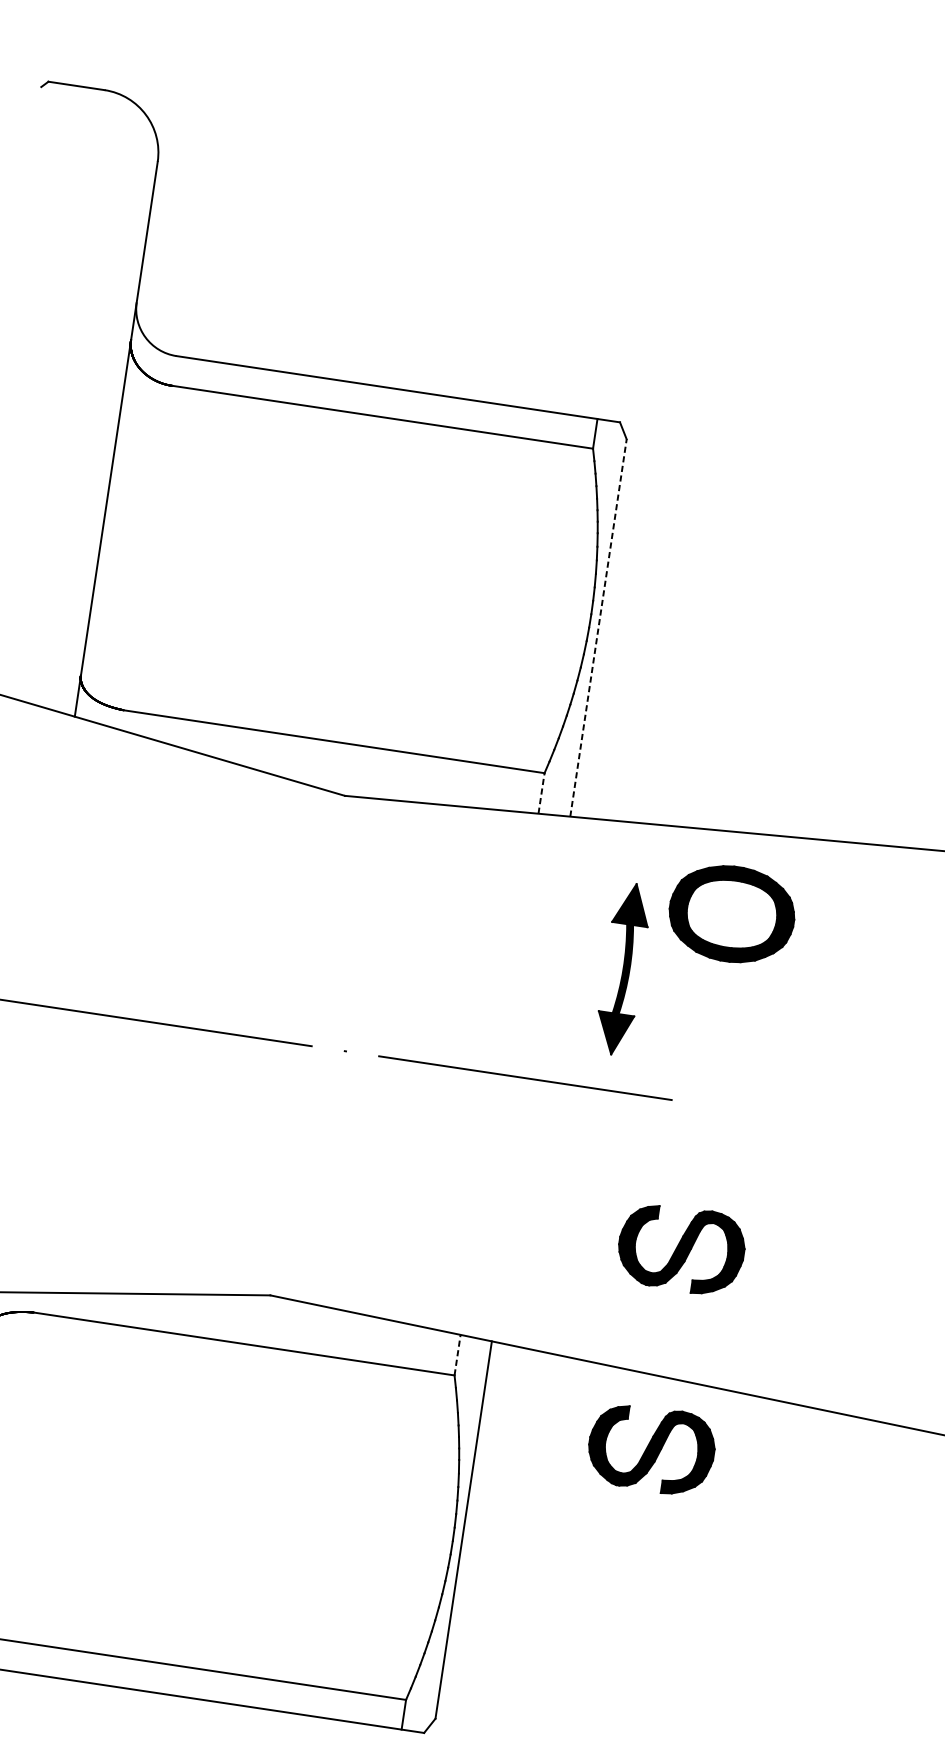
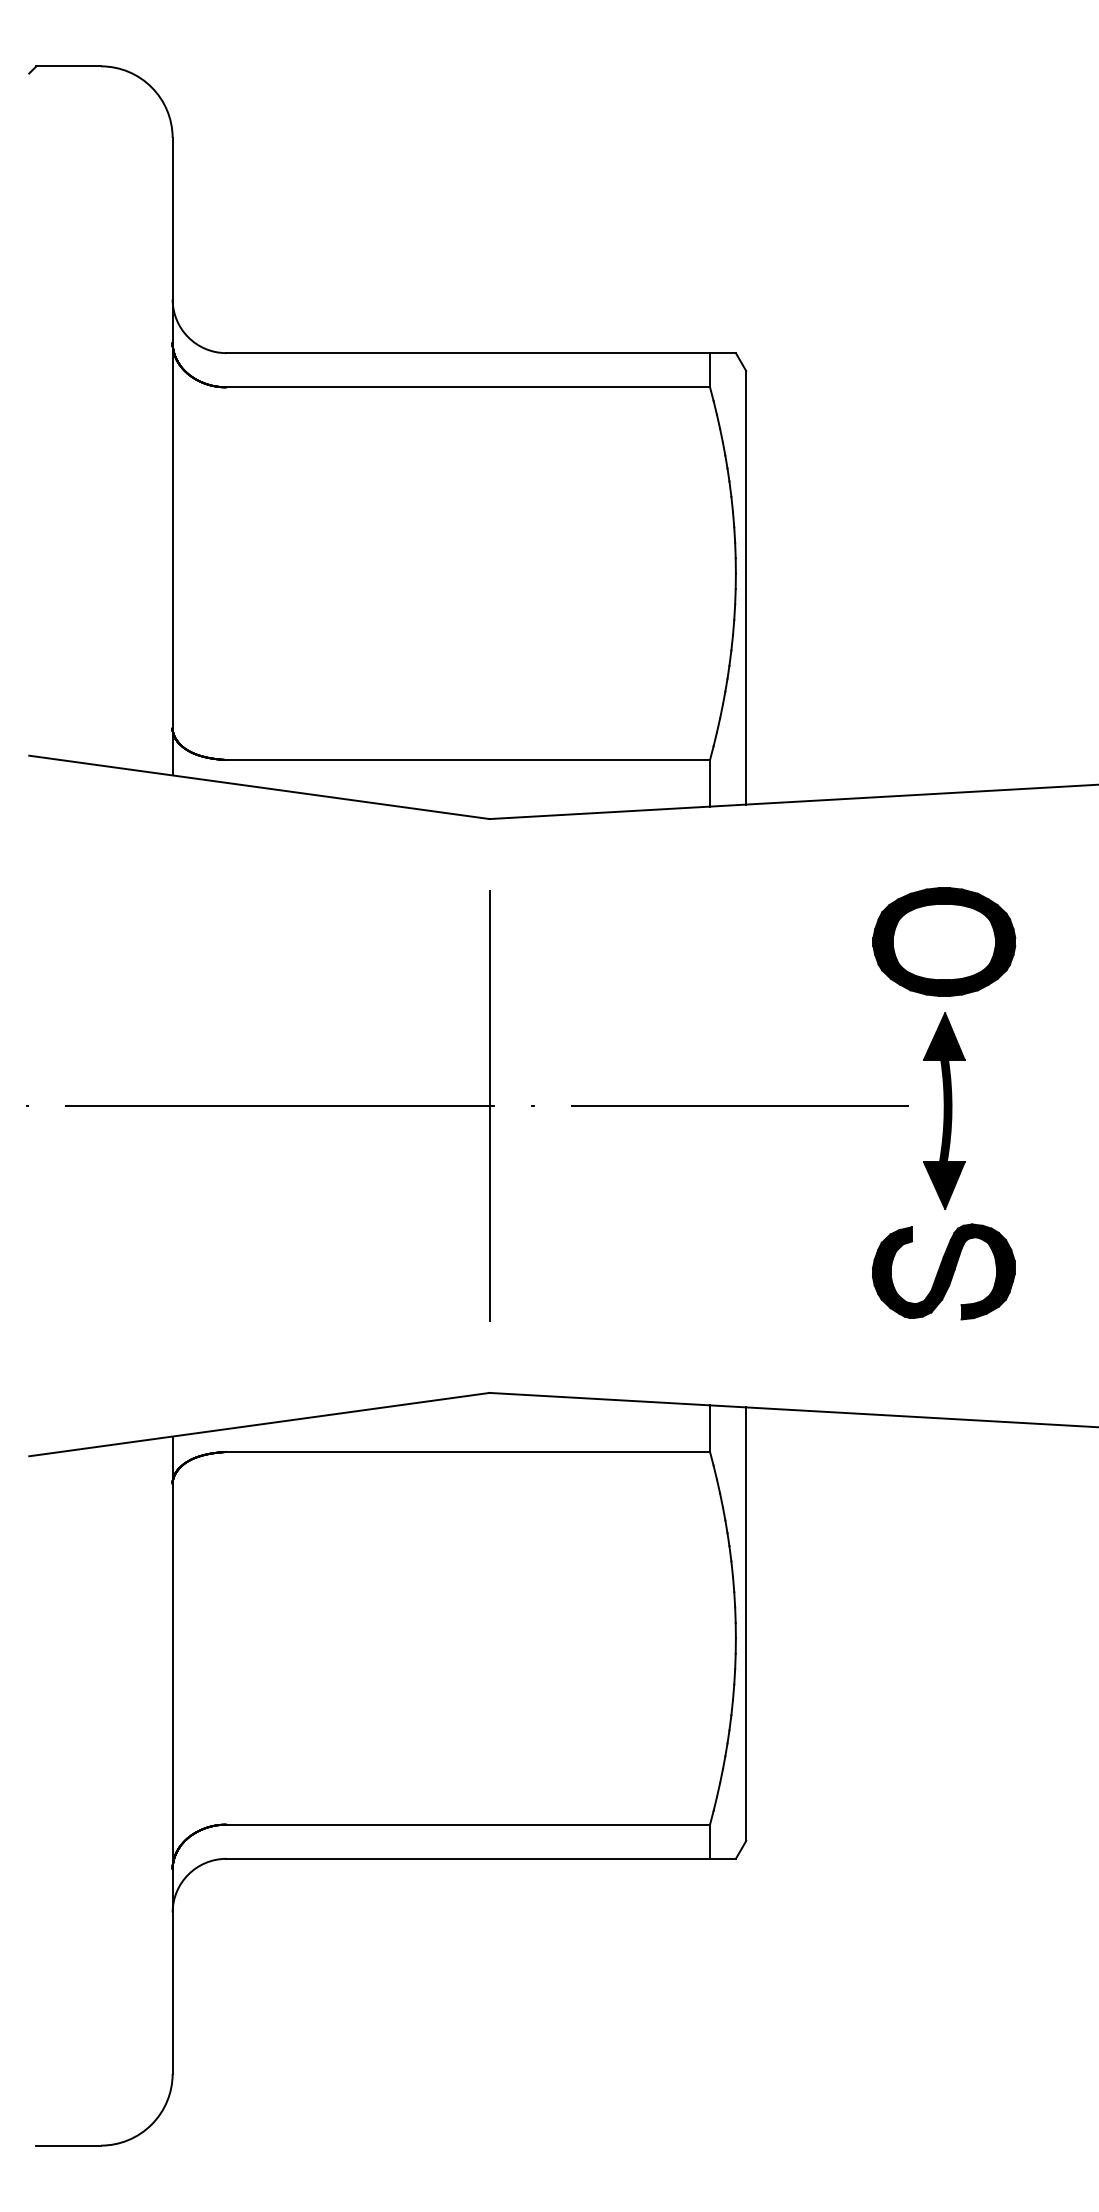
line: (598, 627) -> (746, 587), dashed -> solid
line: (542, 792) -> (710, 782), dashed -> solid
part: (732, 913) -> (944, 941), moved
part: (623, 968) -> (944, 1110), moved
line: (307, 1045) -> (489, 1105), added
line: (458, 1355) -> (710, 1428), dashed -> solid
part: (651, 1448) -> (943, 1501), removed

